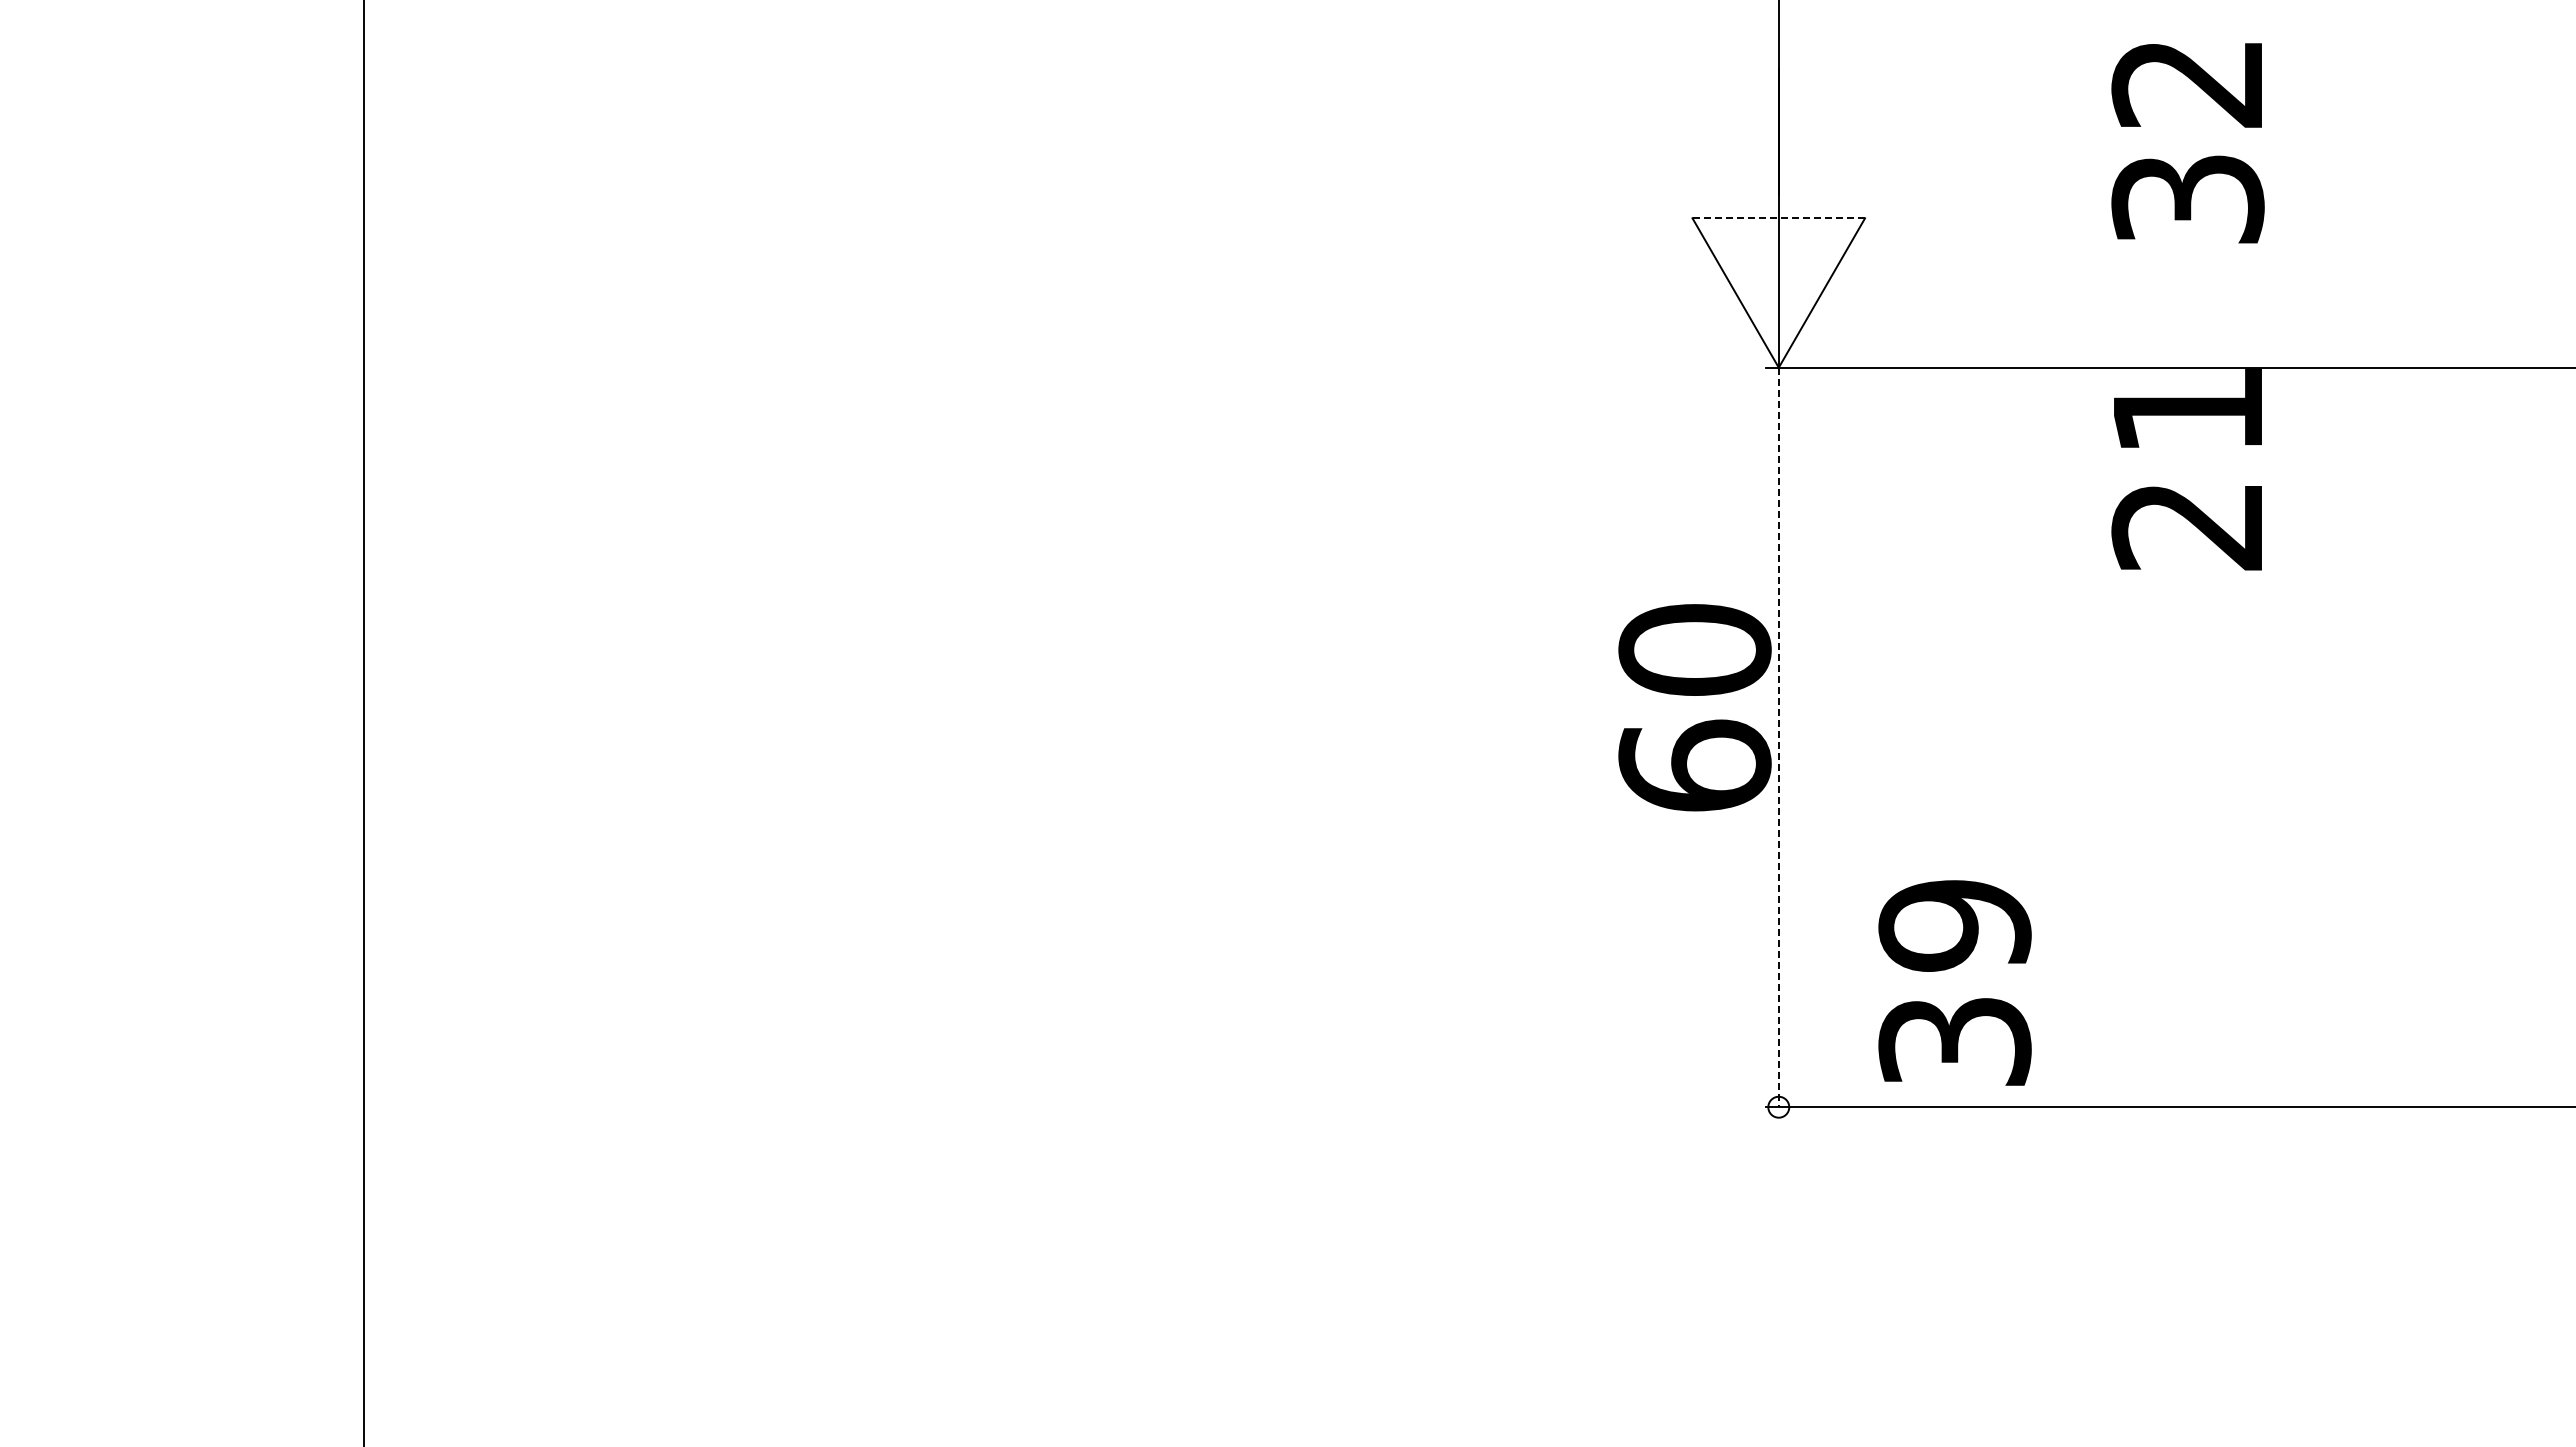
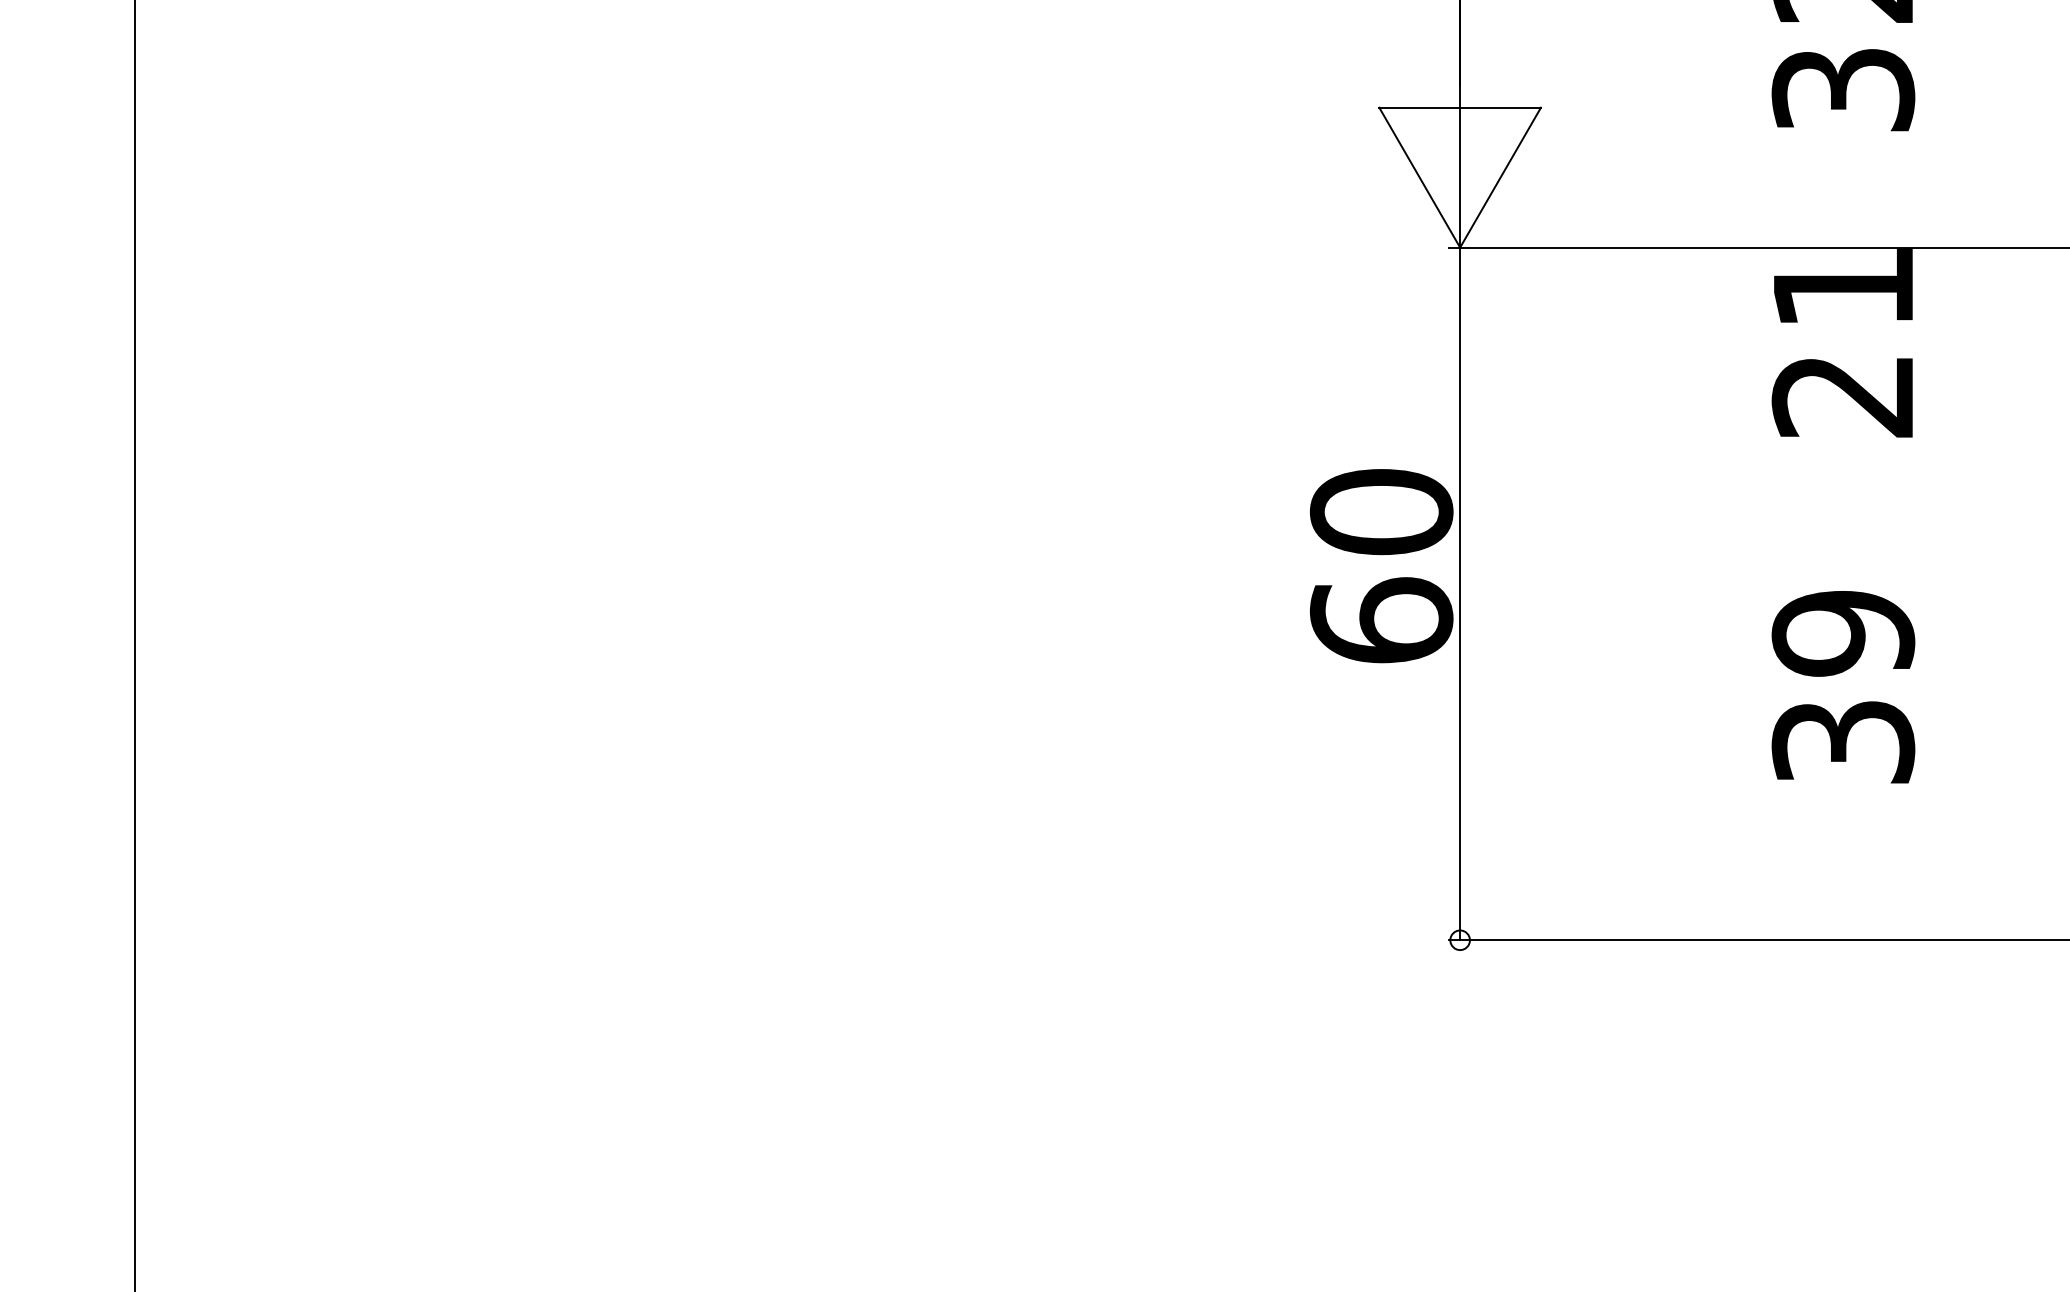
line: (1778, 218) -> (1459, 107), dashed -> solid
line: (1778, 737) -> (1459, 593), dashed -> solid
text: (1954, 982) -> (1842, 686), moved

